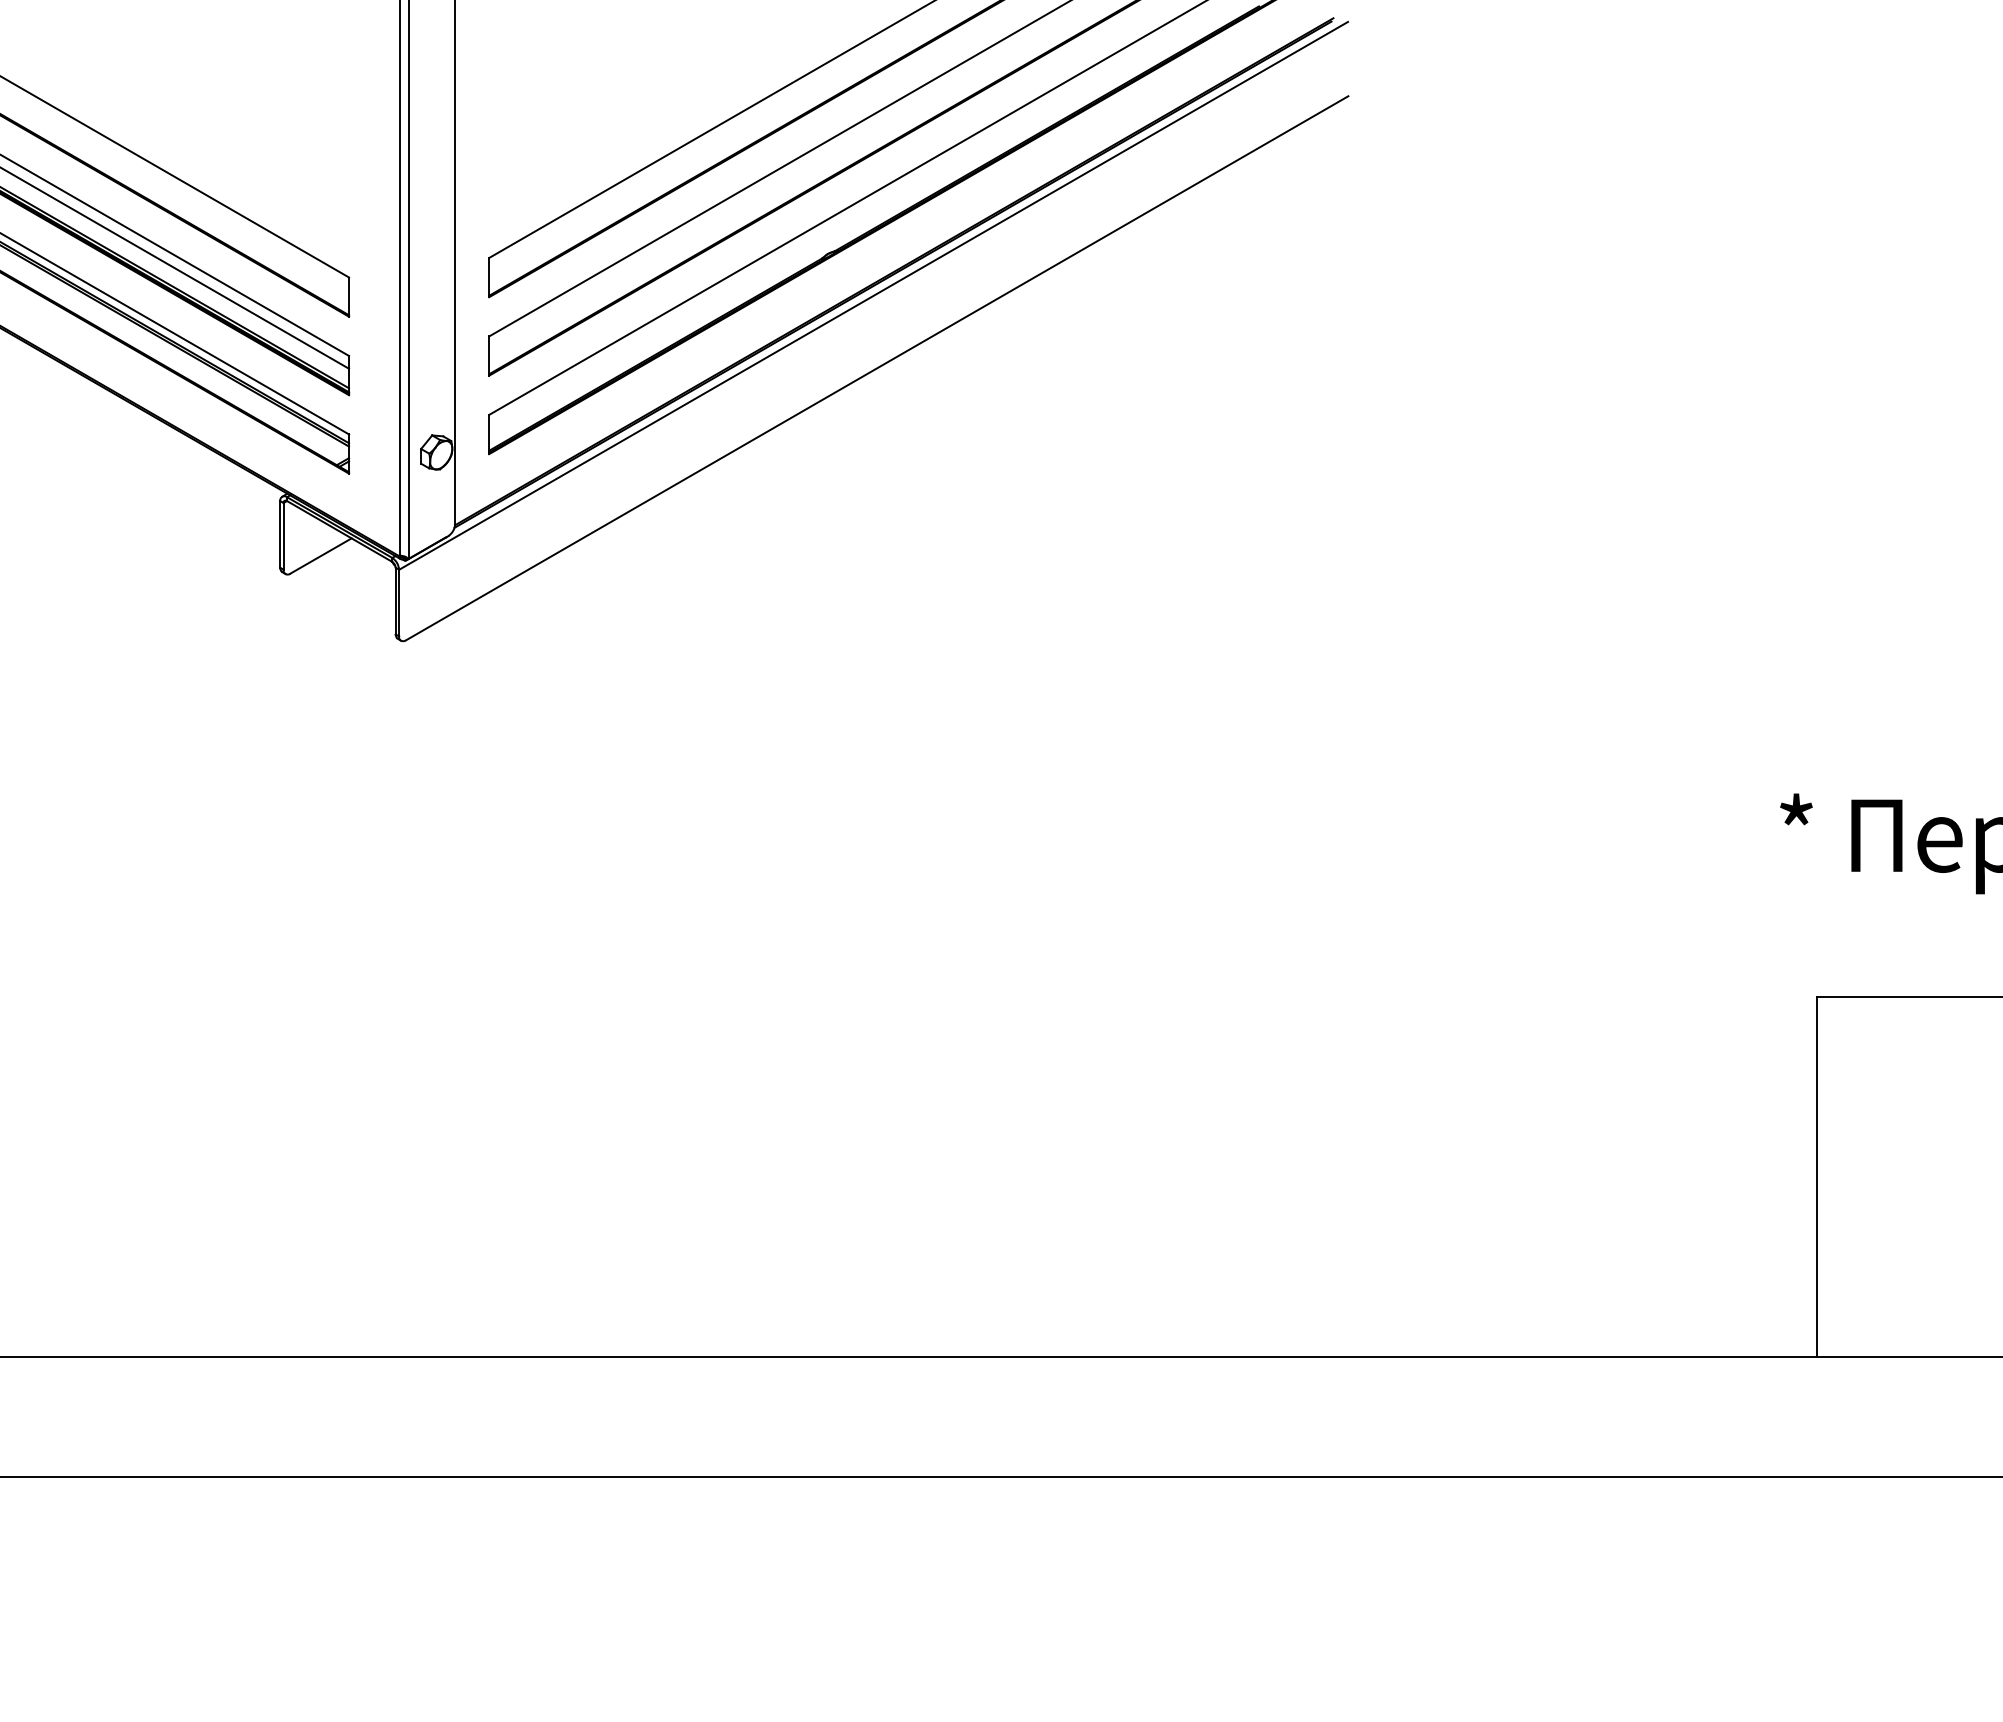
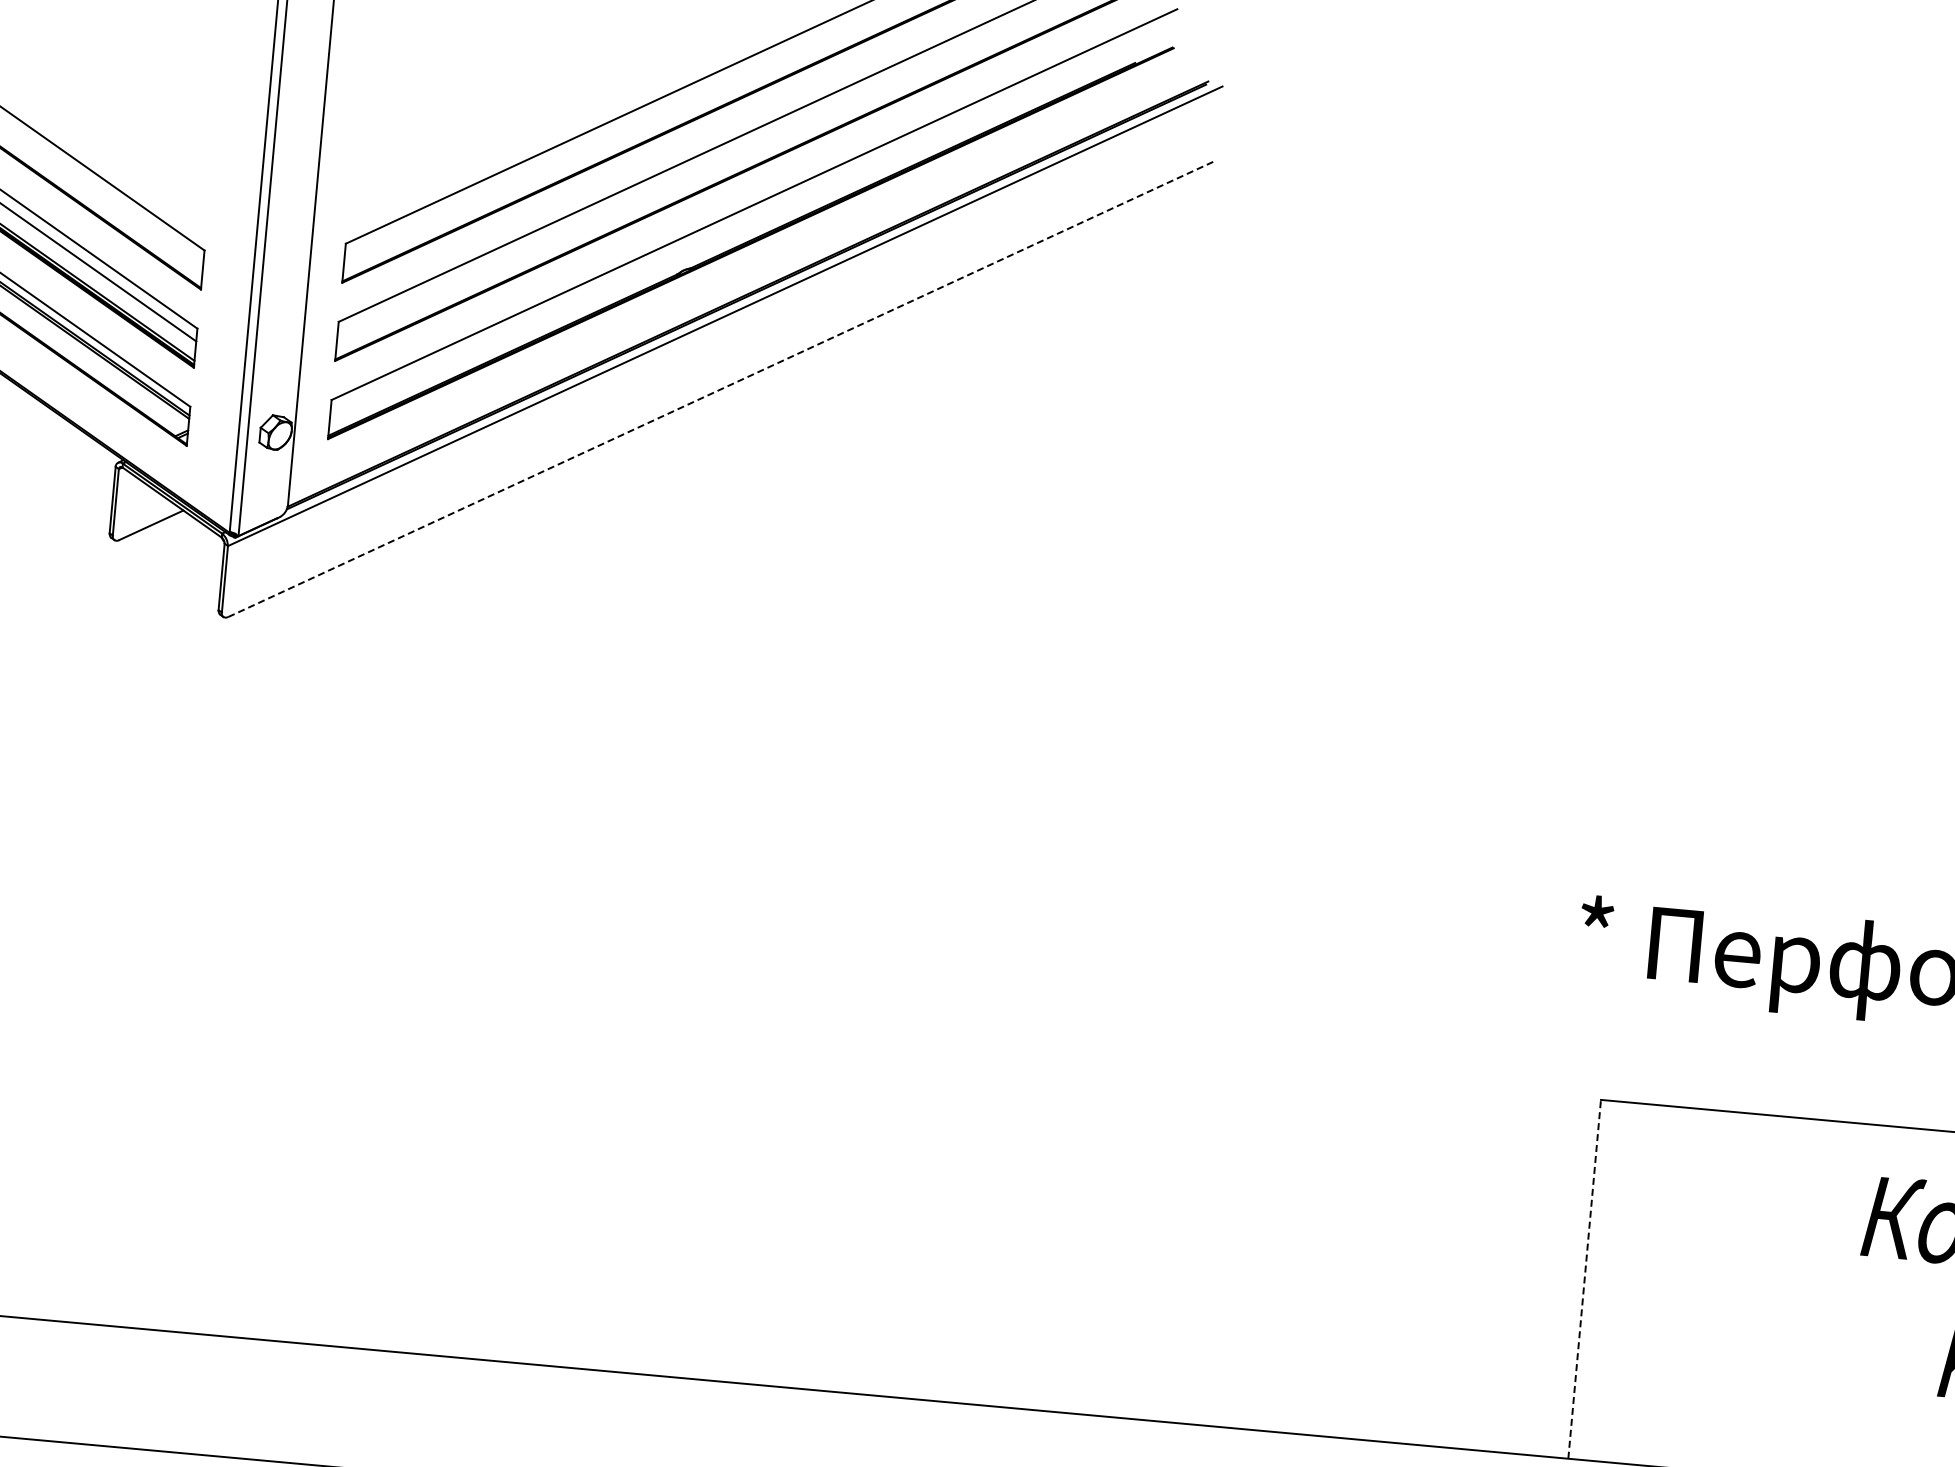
line: (877, 368) -> (722, 389), solid -> dashed
line: (1816, 1176) -> (1584, 1278), solid -> dashed

